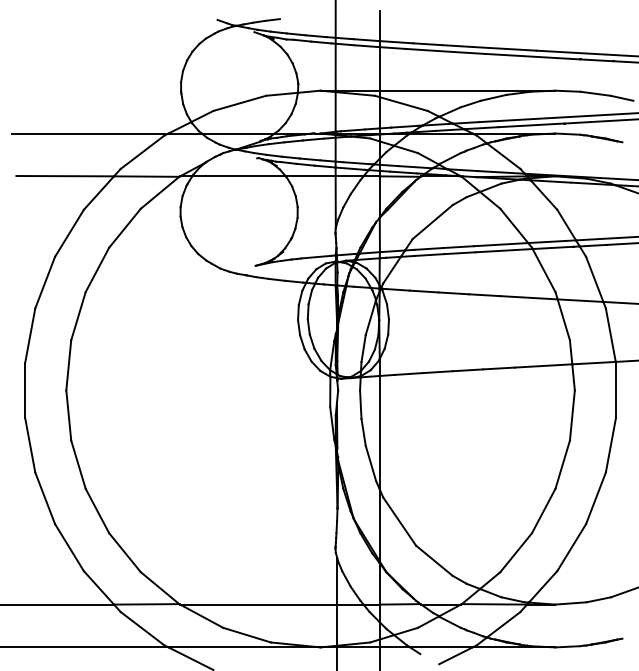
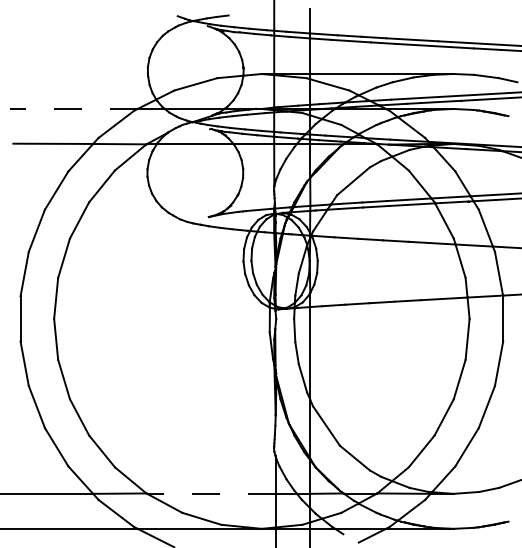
line: (90, 132) -> (73, 108), solid -> dashed
line: (257, 604) -> (210, 493), solid -> dashed

